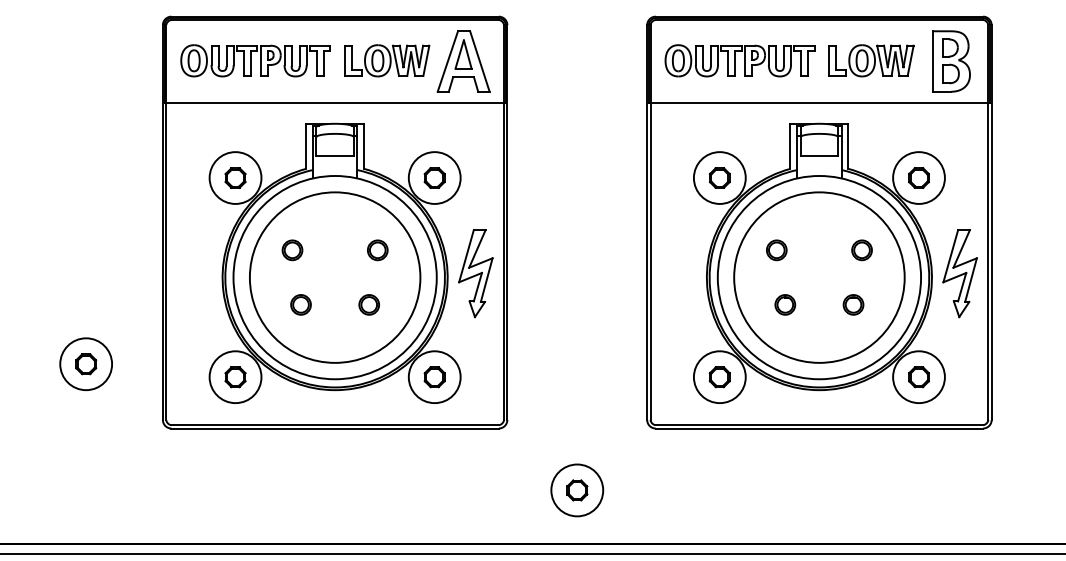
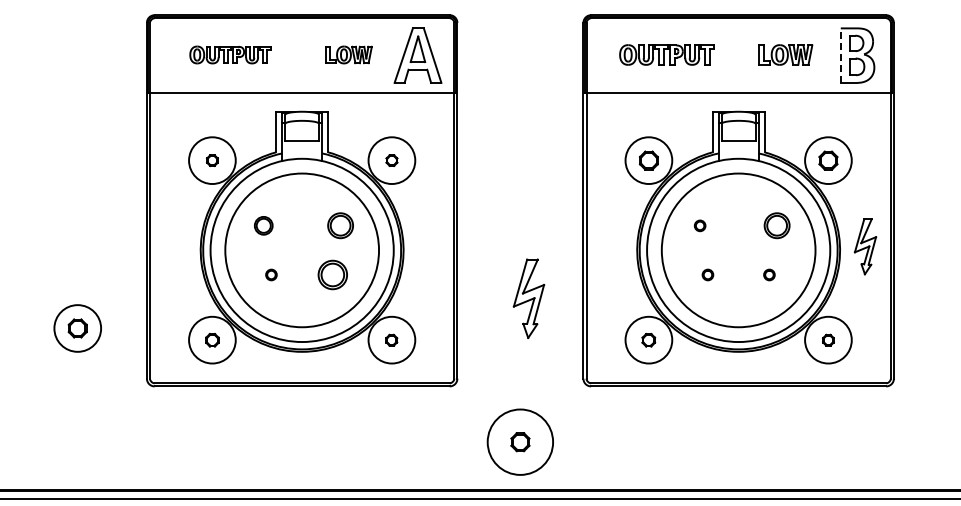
part: (255, 60) -> (230, 54), size x0.6
part: (386, 60) -> (348, 54), size x0.6
part: (739, 60) -> (666, 54), size x0.7
part: (871, 60) -> (785, 54), size x0.7
line: (932, 61) -> (840, 55), solid -> dashed
part: (235, 177) -> (212, 160), size x0.6
part: (434, 177) -> (391, 160), size x0.6
part: (377, 249) -> (340, 225), size x1.4
part: (775, 249) -> (699, 225), size x0.6
circle: (861, 249) -> (776, 225), size x1.4
part: (475, 273) -> (528, 298), moved
part: (960, 273) -> (865, 246), size x0.7
part: (301, 304) -> (271, 274), size x0.6
circle: (368, 304) -> (332, 274), size x1.6
part: (784, 304) -> (707, 274), size x0.6
part: (853, 304) -> (769, 274), size x0.6
part: (235, 377) -> (212, 340), size x0.7
part: (434, 377) -> (391, 340), size x0.6
part: (719, 377) -> (648, 340), size x0.7
part: (919, 377) -> (828, 340), size x0.6
circle: (577, 489) -> (520, 441), size x1.4

